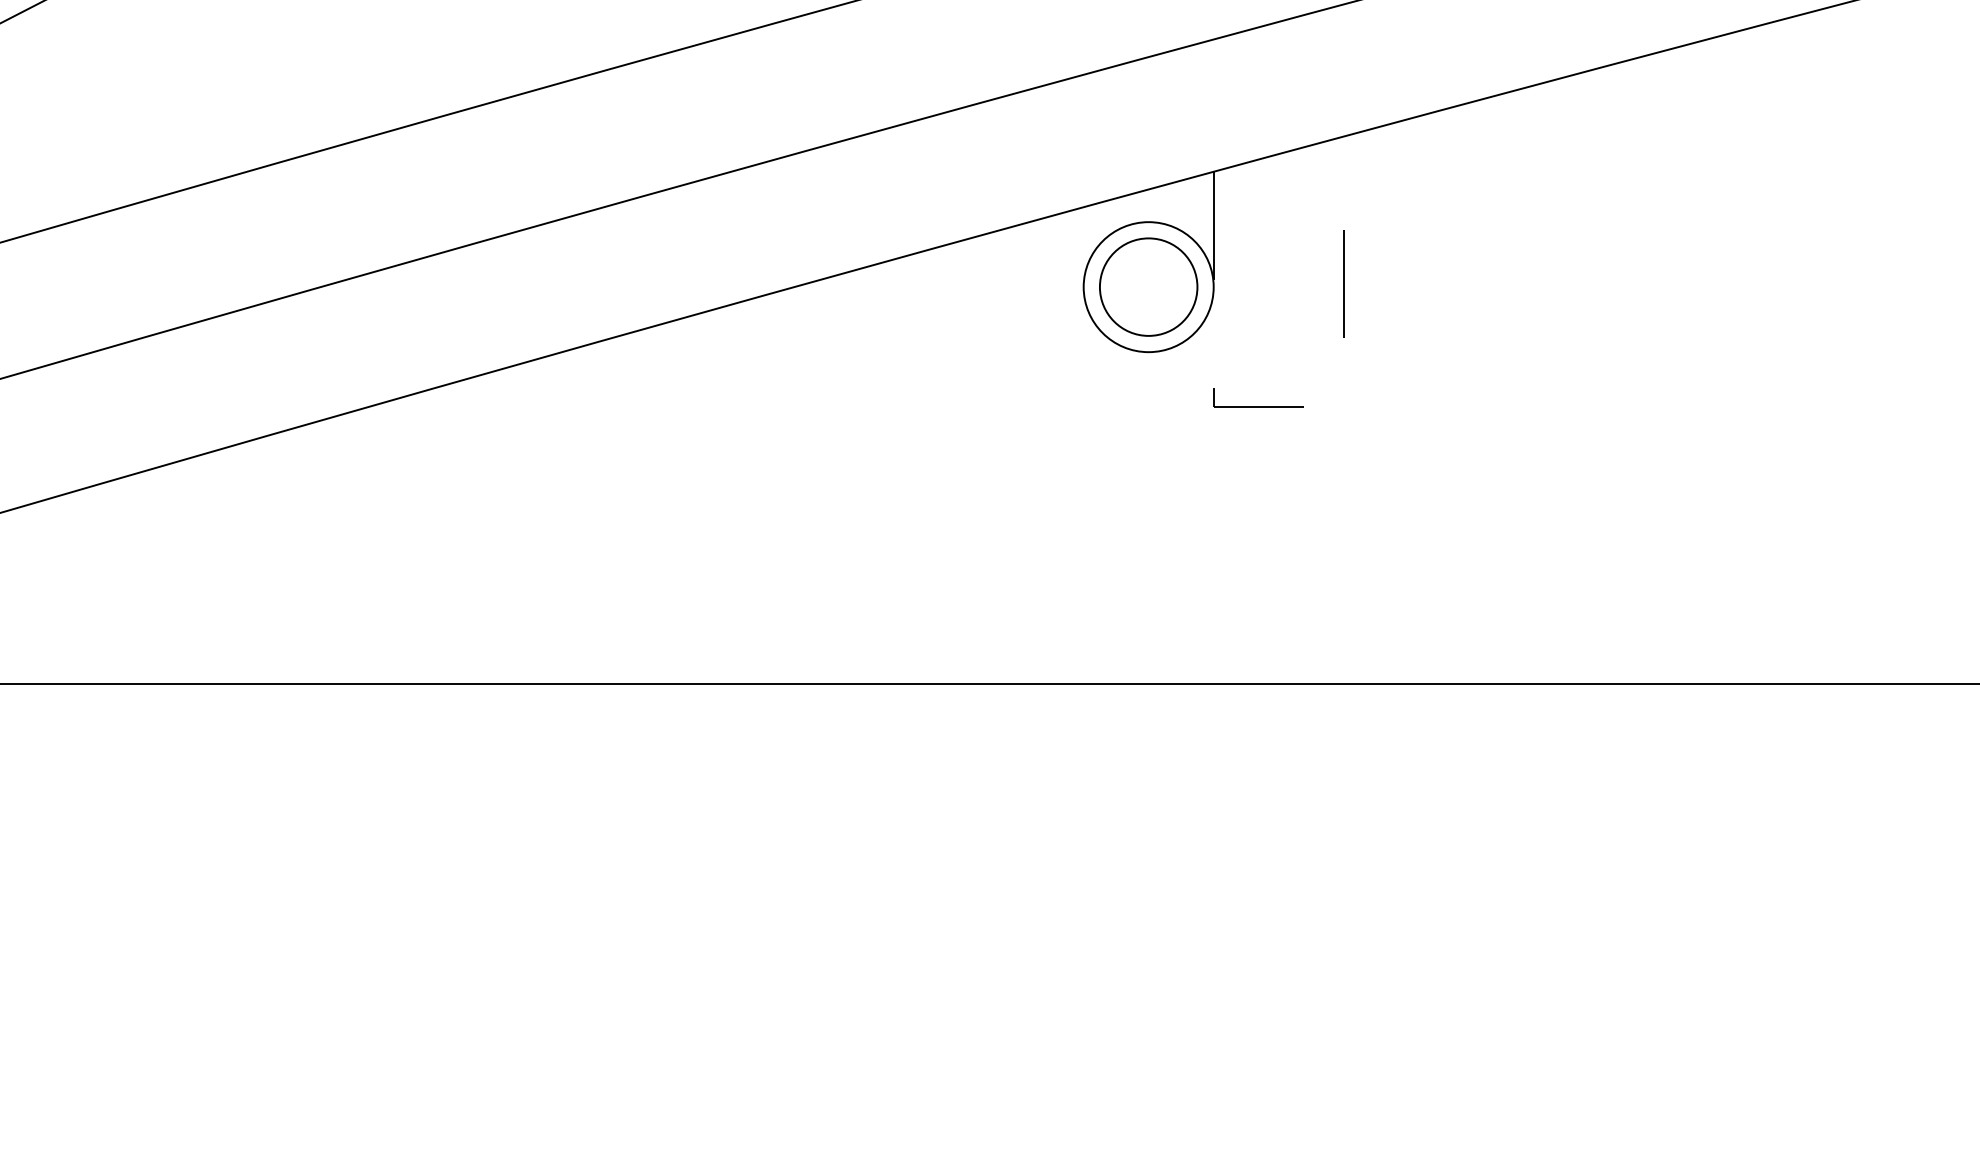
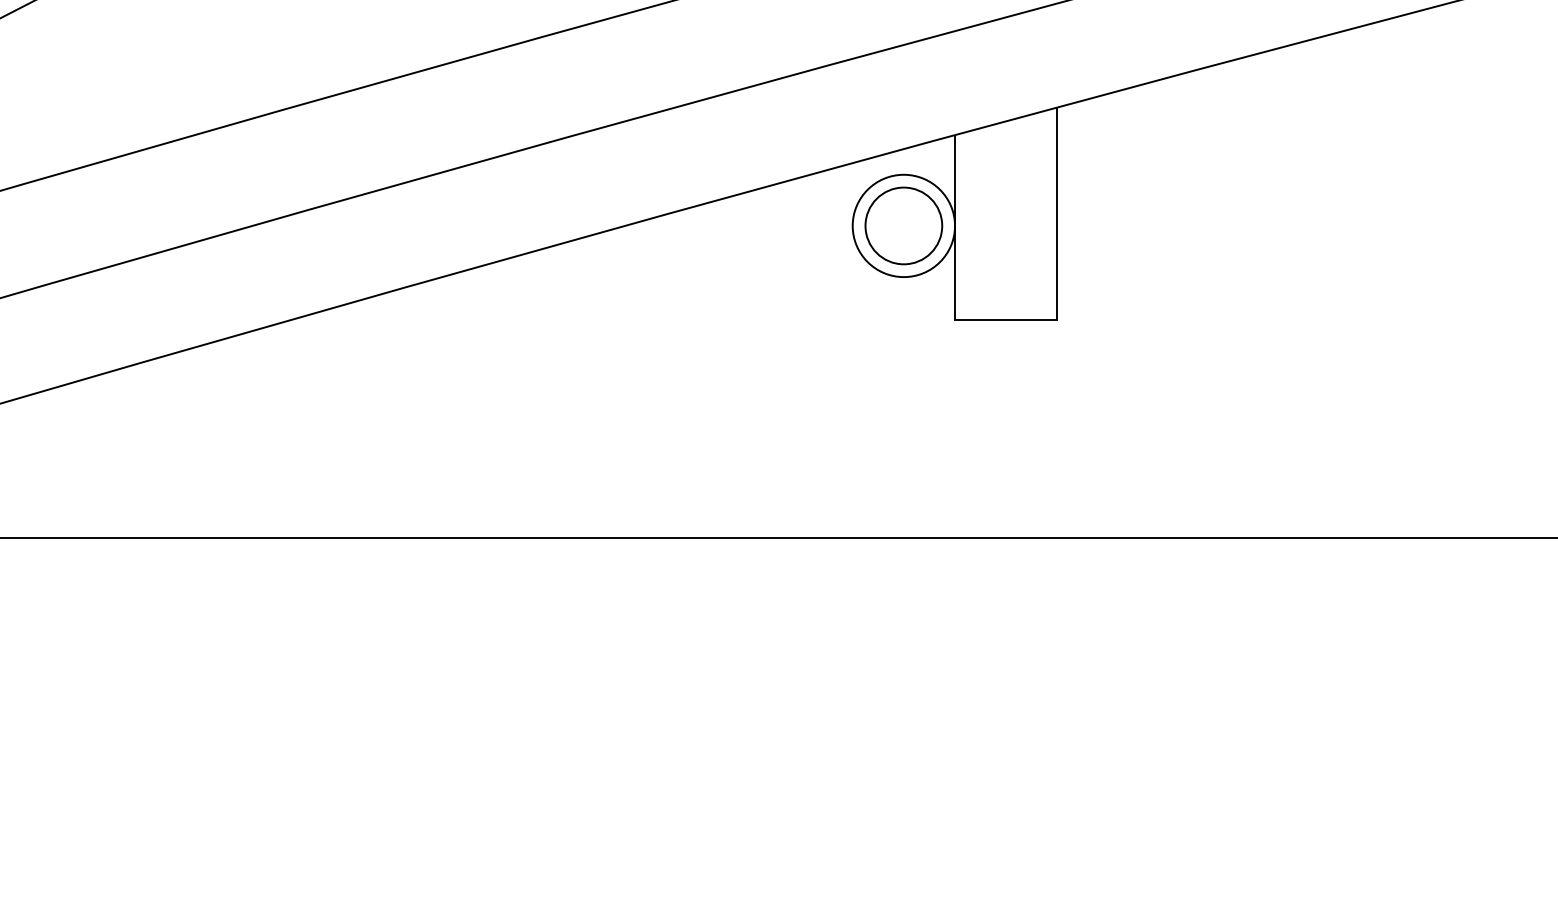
line: (1297, 406) -> (1020, 319), dashed -> solid

